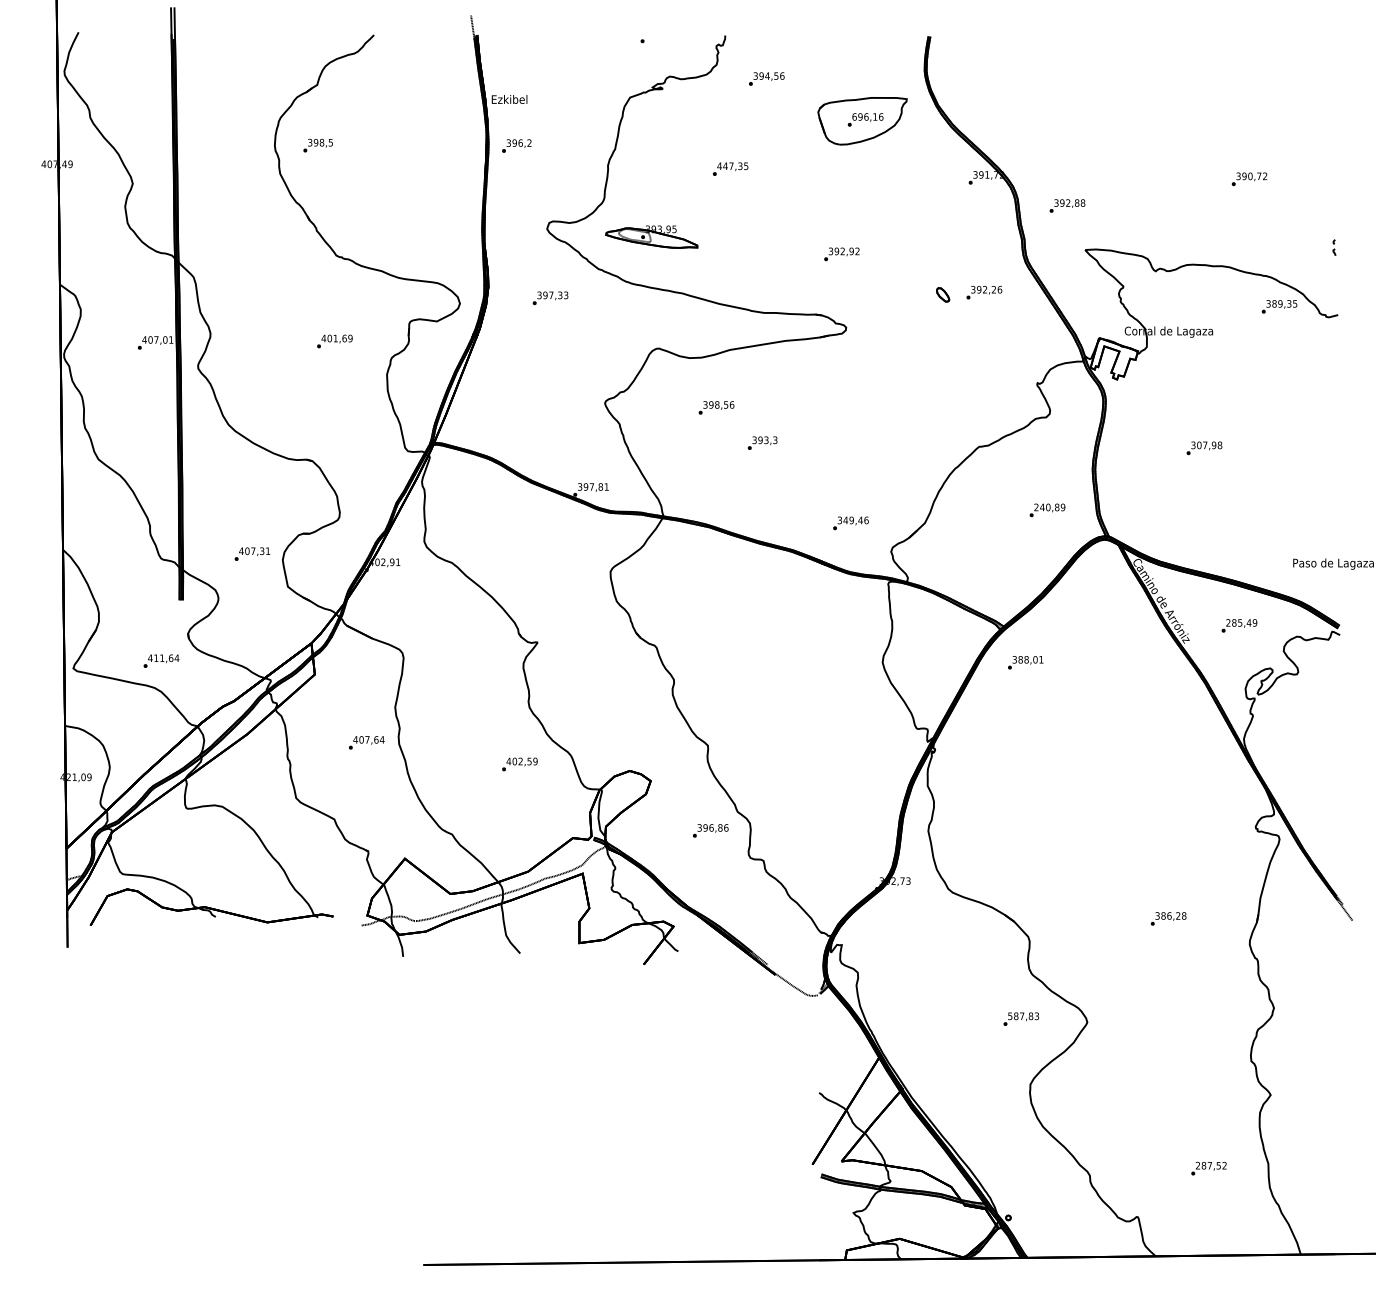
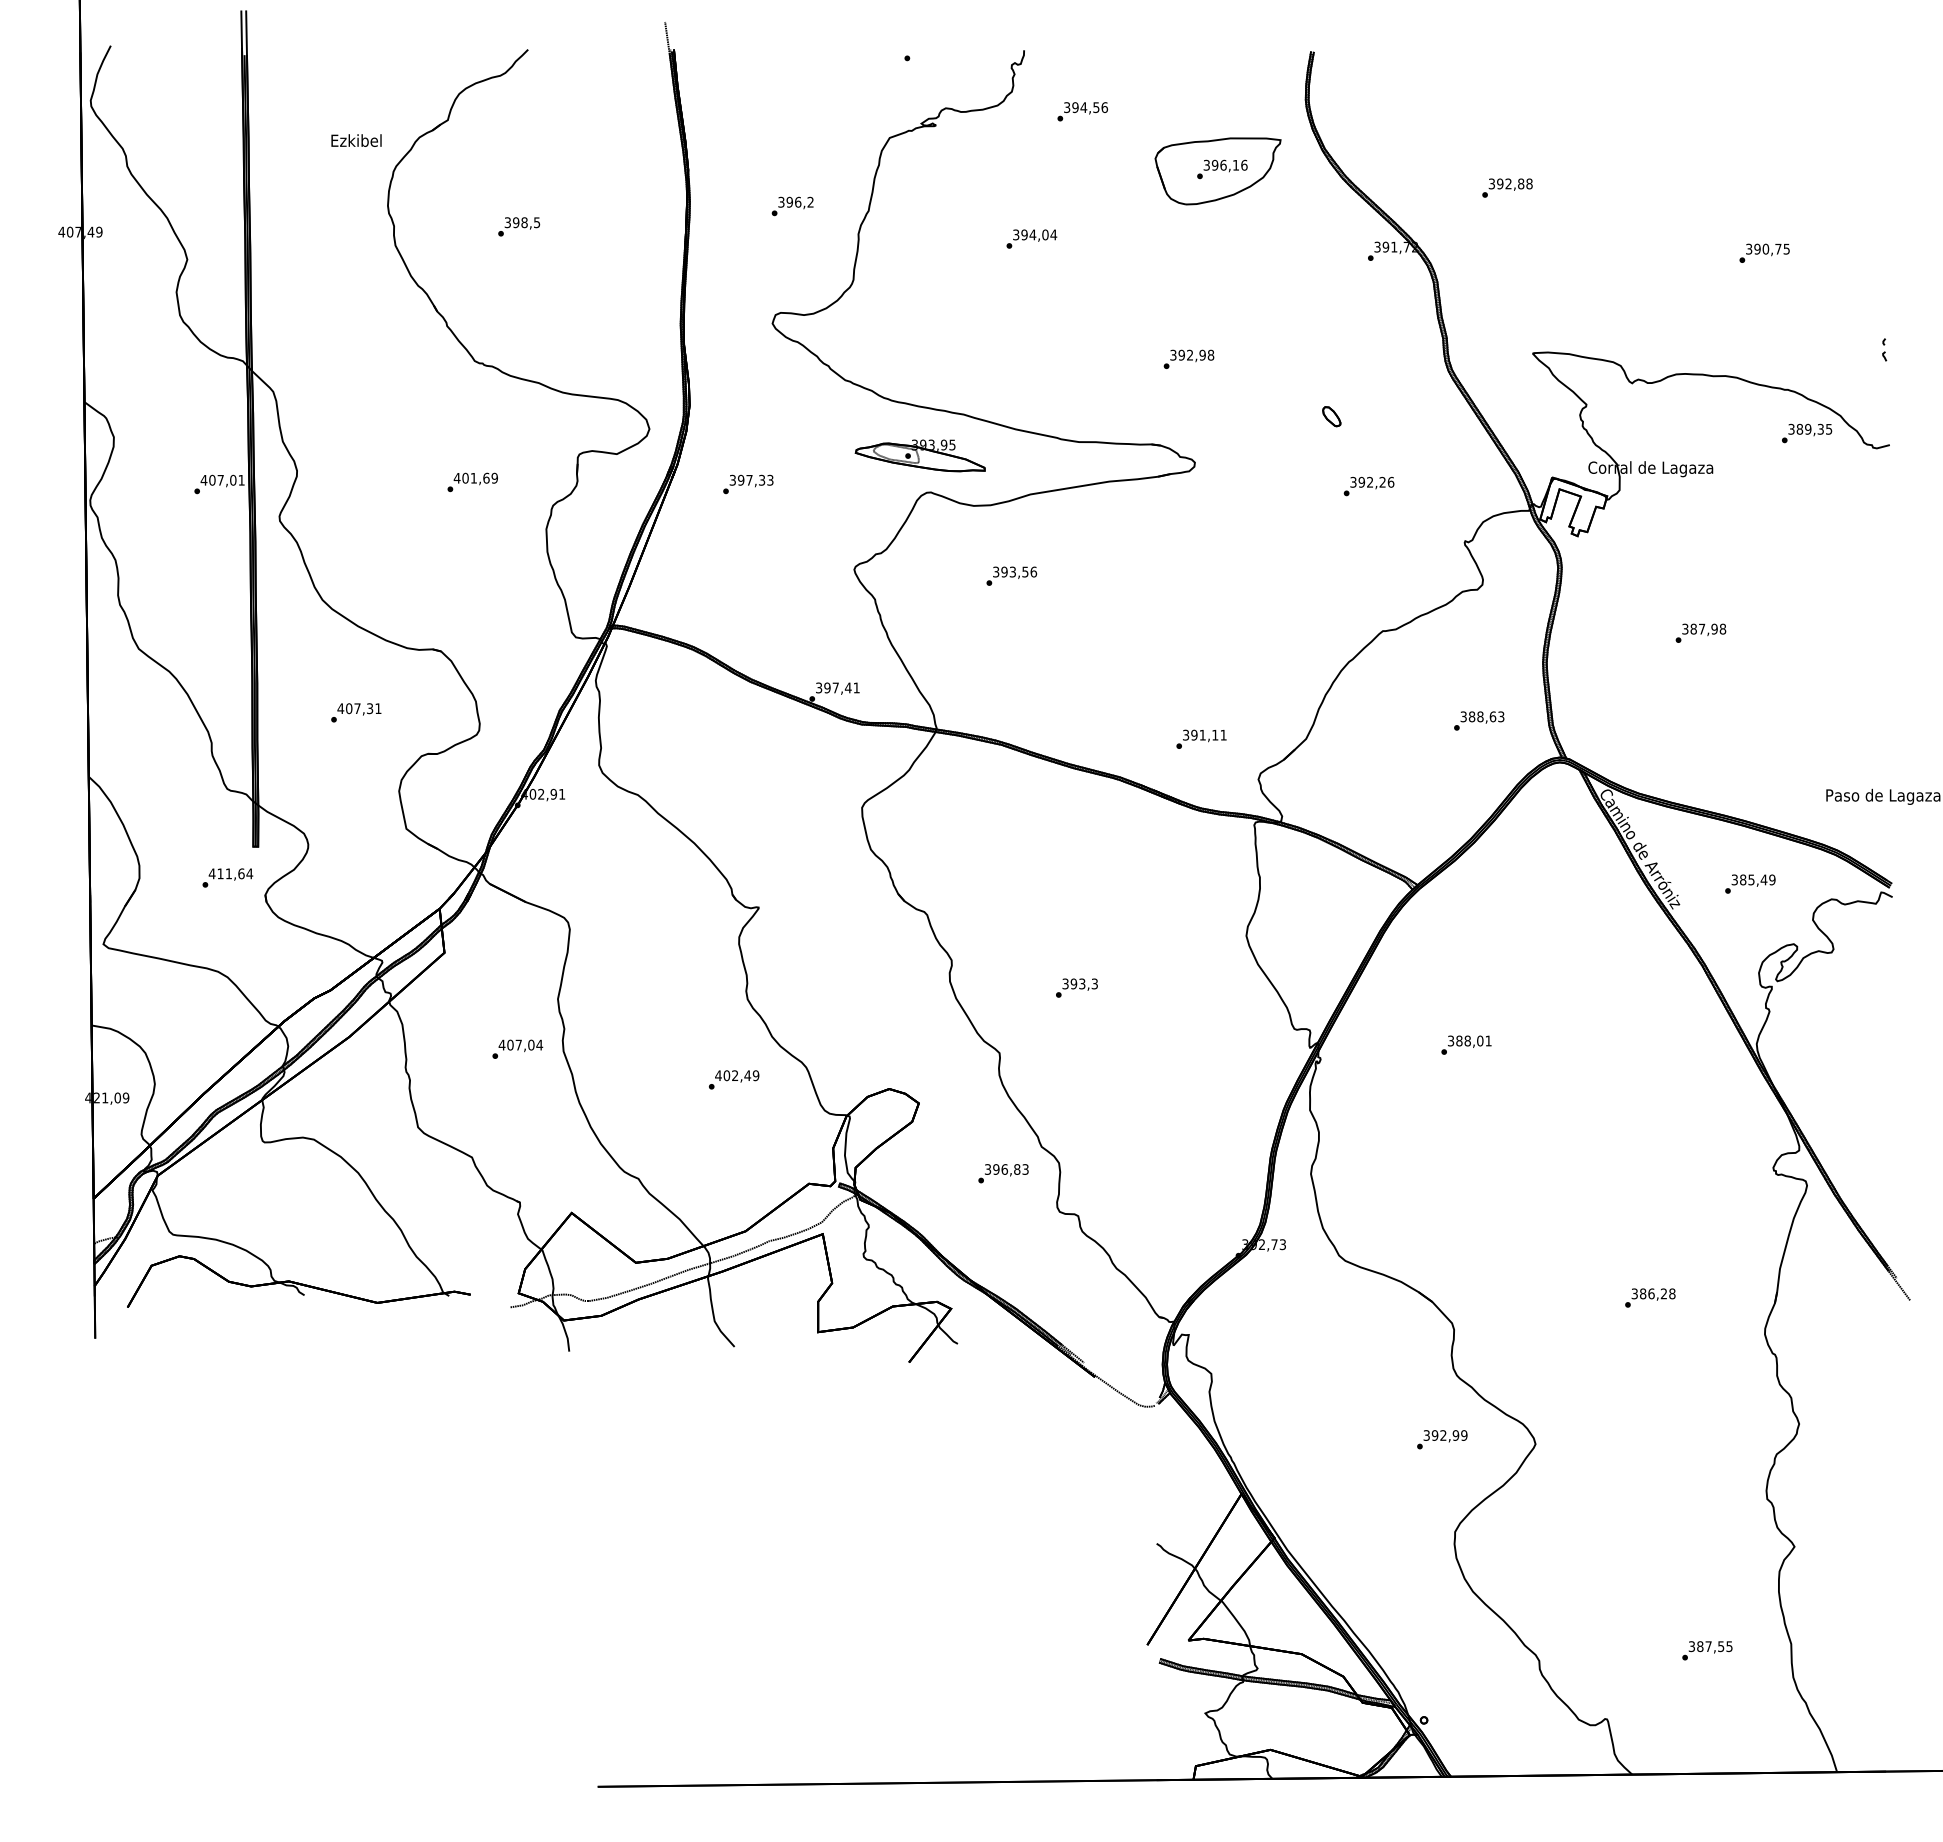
text: (509, 99) -> (356, 140), moved
text: (854, 116) -> (1206, 164), 696,16 -> 396,16
text: (318, 145) -> (519, 226), moved
text: (516, 146) -> (792, 206), moved
text: (732, 165) -> (1034, 234), 447,35 -> 394,04
text: (1265, 175) -> (1786, 248), 390,72 -> 390,75
text: (1067, 205) -> (1507, 187), moved
part: (651, 236) -> (919, 455), moved
text: (857, 251) -> (1210, 355), 392,92 -> 392,98
text: (983, 292) -> (1368, 486), moved
text: (550, 298) -> (748, 484), moved
text: (717, 404) -> (1012, 571), 398,56 -> 393,56
text: (762, 442) -> (1076, 987), moved
text: (1199, 445) -> (1693, 629), 307,98 -> 387,98
text: (600, 486) -> (847, 687), 397,81 -> 397,41
text: (1049, 507) -> (1482, 716), 240,89 -> 388,63
text: (855, 519) -> (1208, 734), 349,46 -> 391,11
text: (252, 553) -> (356, 712), moved
text: (1228, 623) -> (1734, 880), 285,49 -> 385,49
text: (161, 660) -> (227, 877), moved
text: (1025, 662) -> (1466, 1044), moved
text: (376, 739) -> (531, 1044), 407,64 -> 407,04
text: (529, 761) -> (747, 1075), 402,59 -> 402,49
text: (726, 827) -> (1025, 1169), 396,86 -> 396,83
text: (1023, 1016) -> (1445, 1435), 587,83 -> 392,99
text: (1211, 1165) -> (1710, 1646), 287,52 -> 387,55

